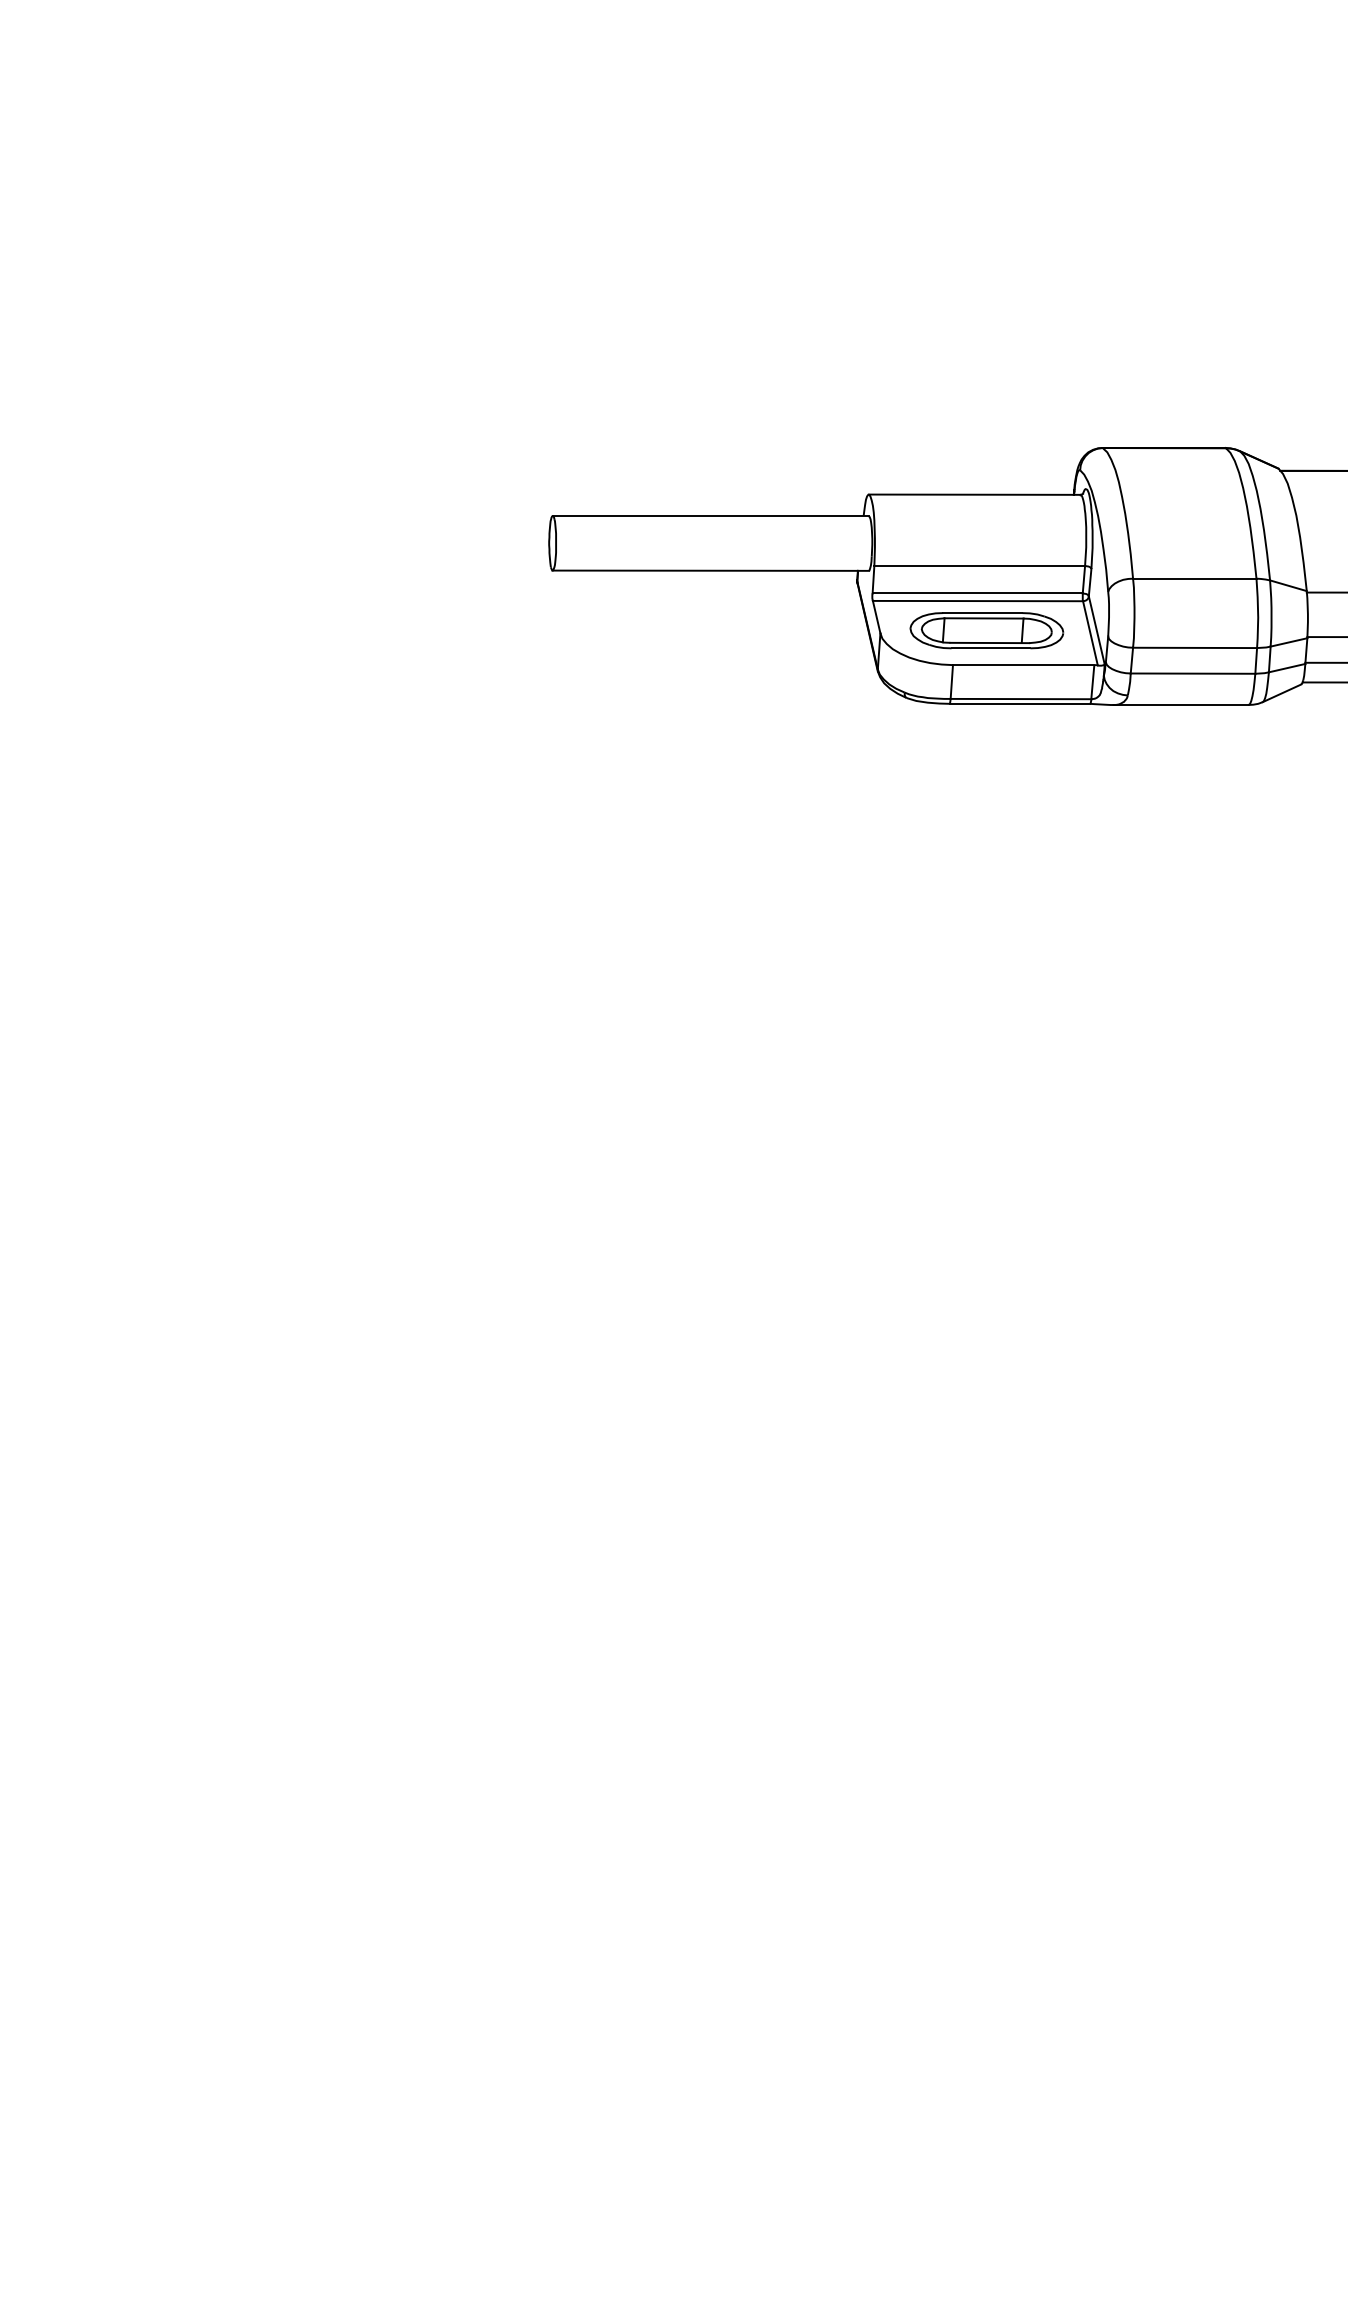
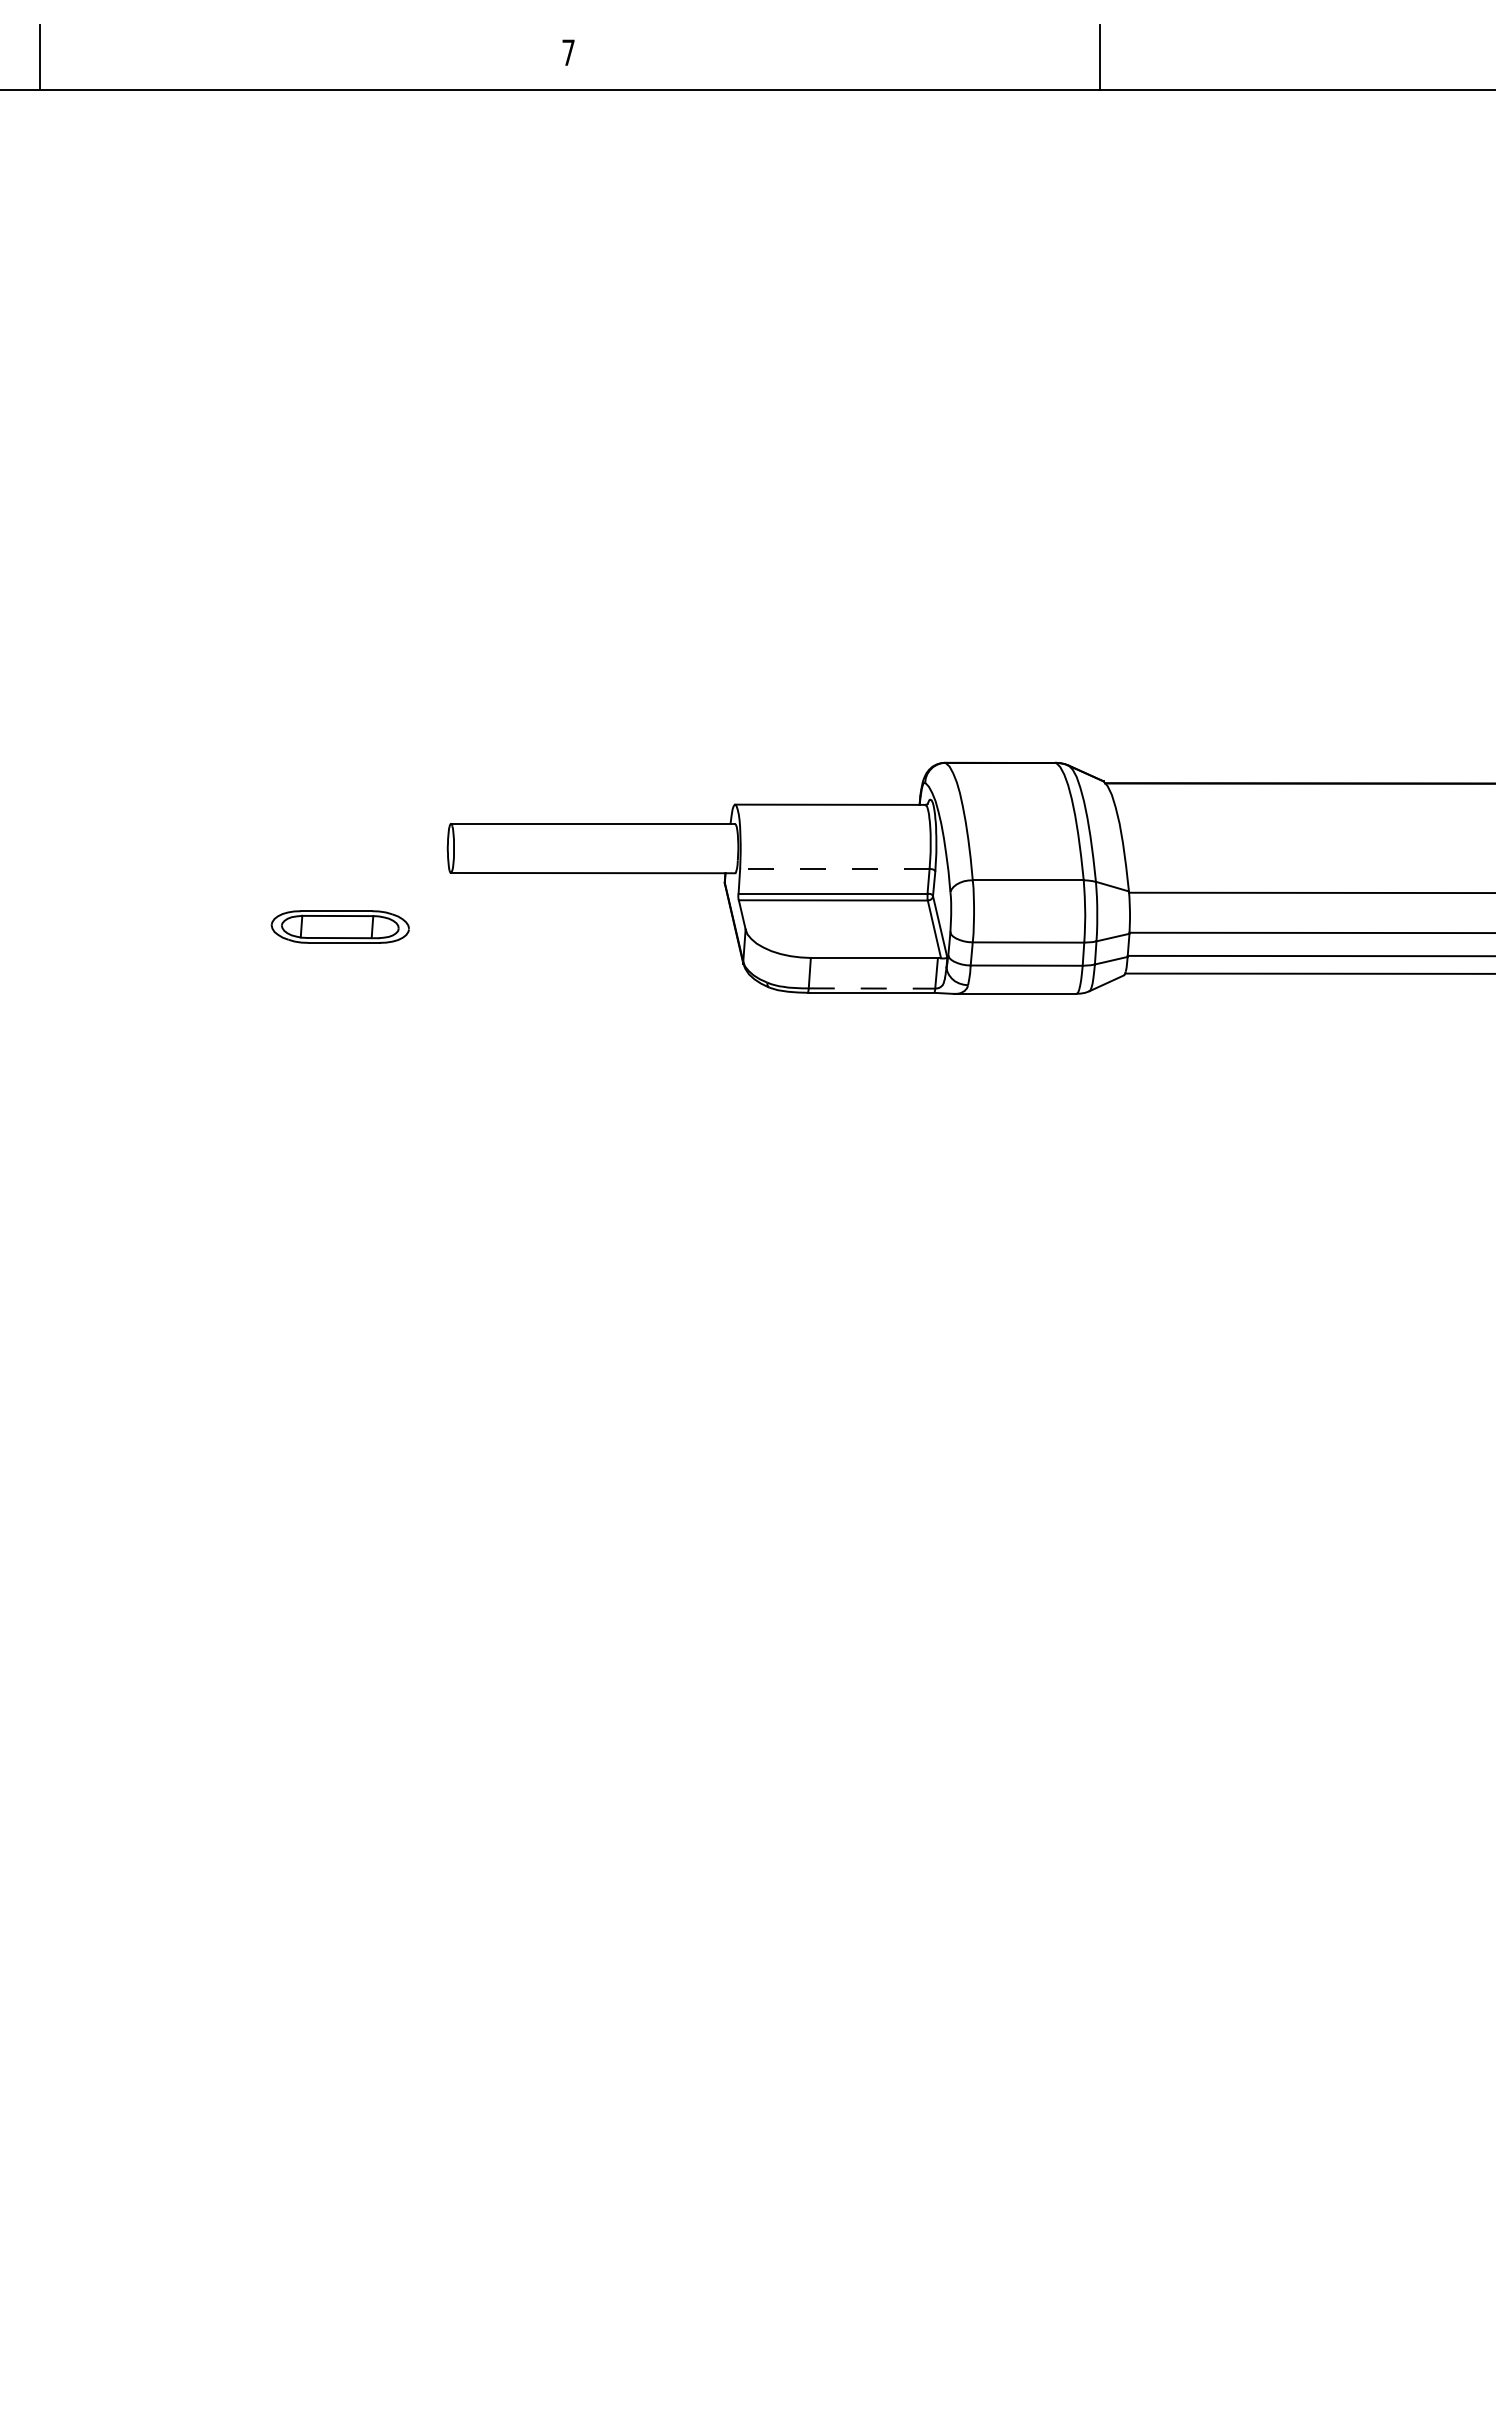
line: (979, 565) -> (834, 868), solid -> dashed
part: (985, 630) -> (339, 926), moved
line: (1021, 699) -> (872, 988), solid -> dashed

